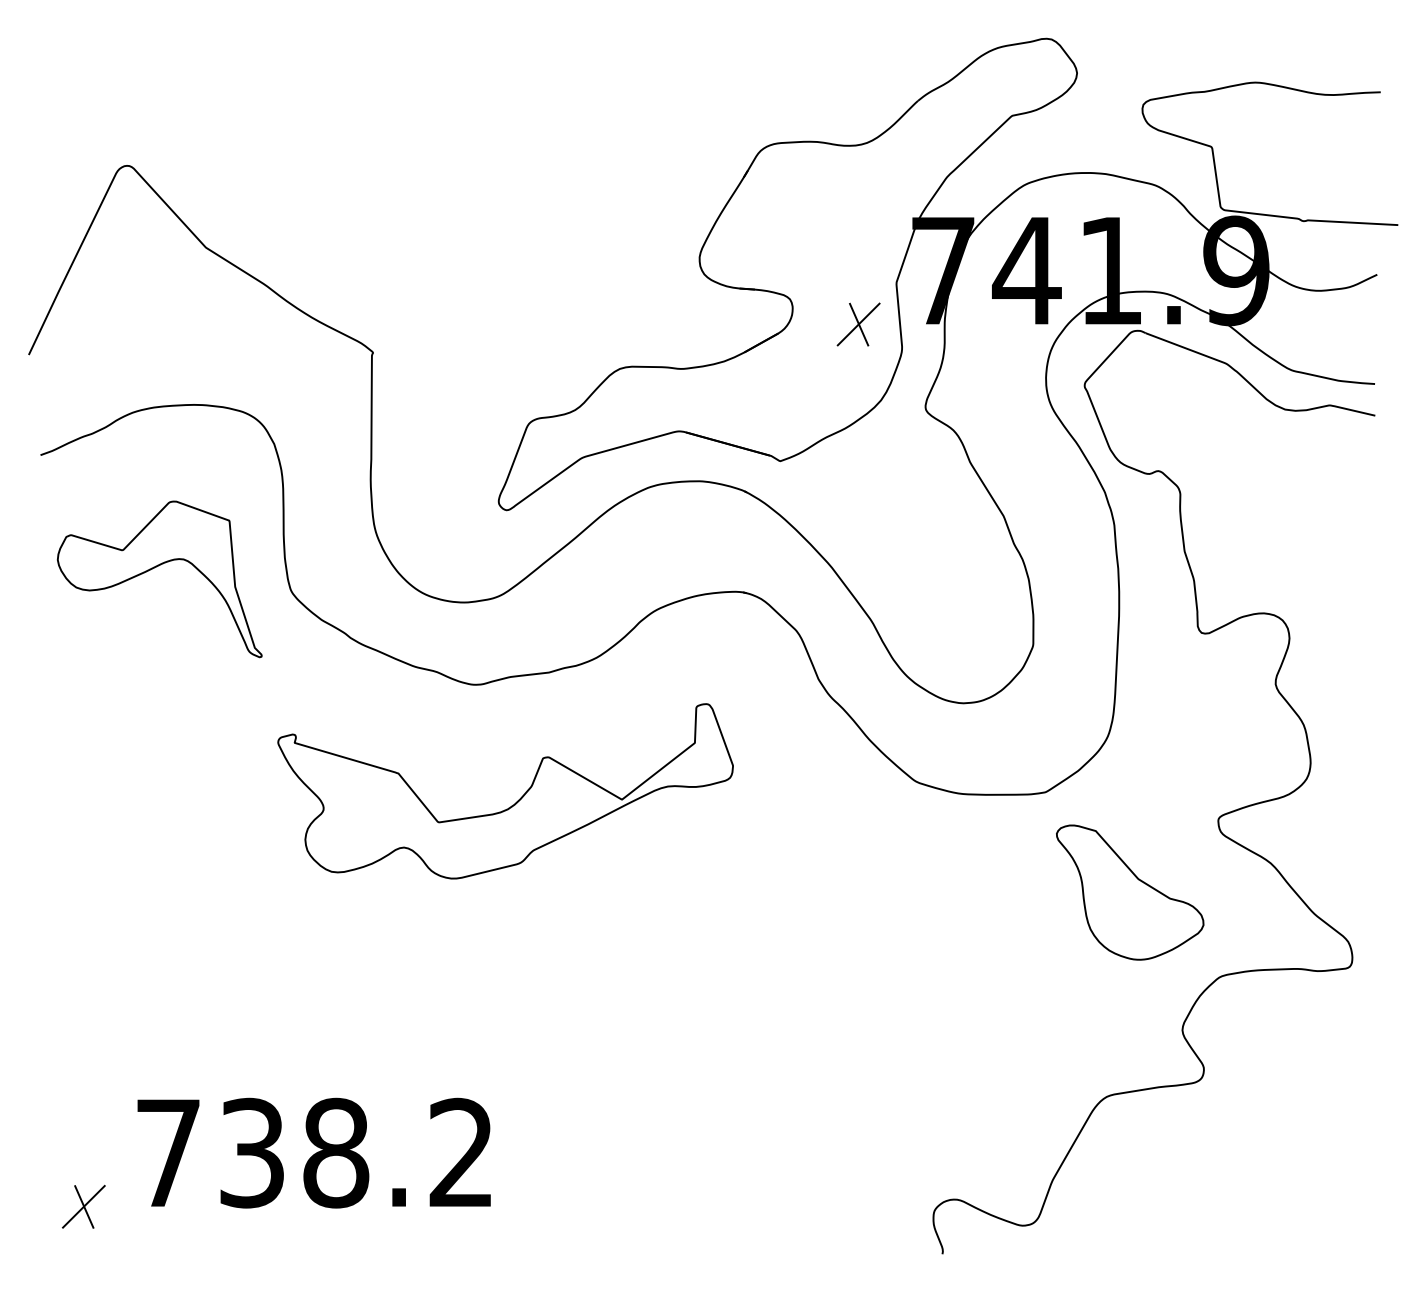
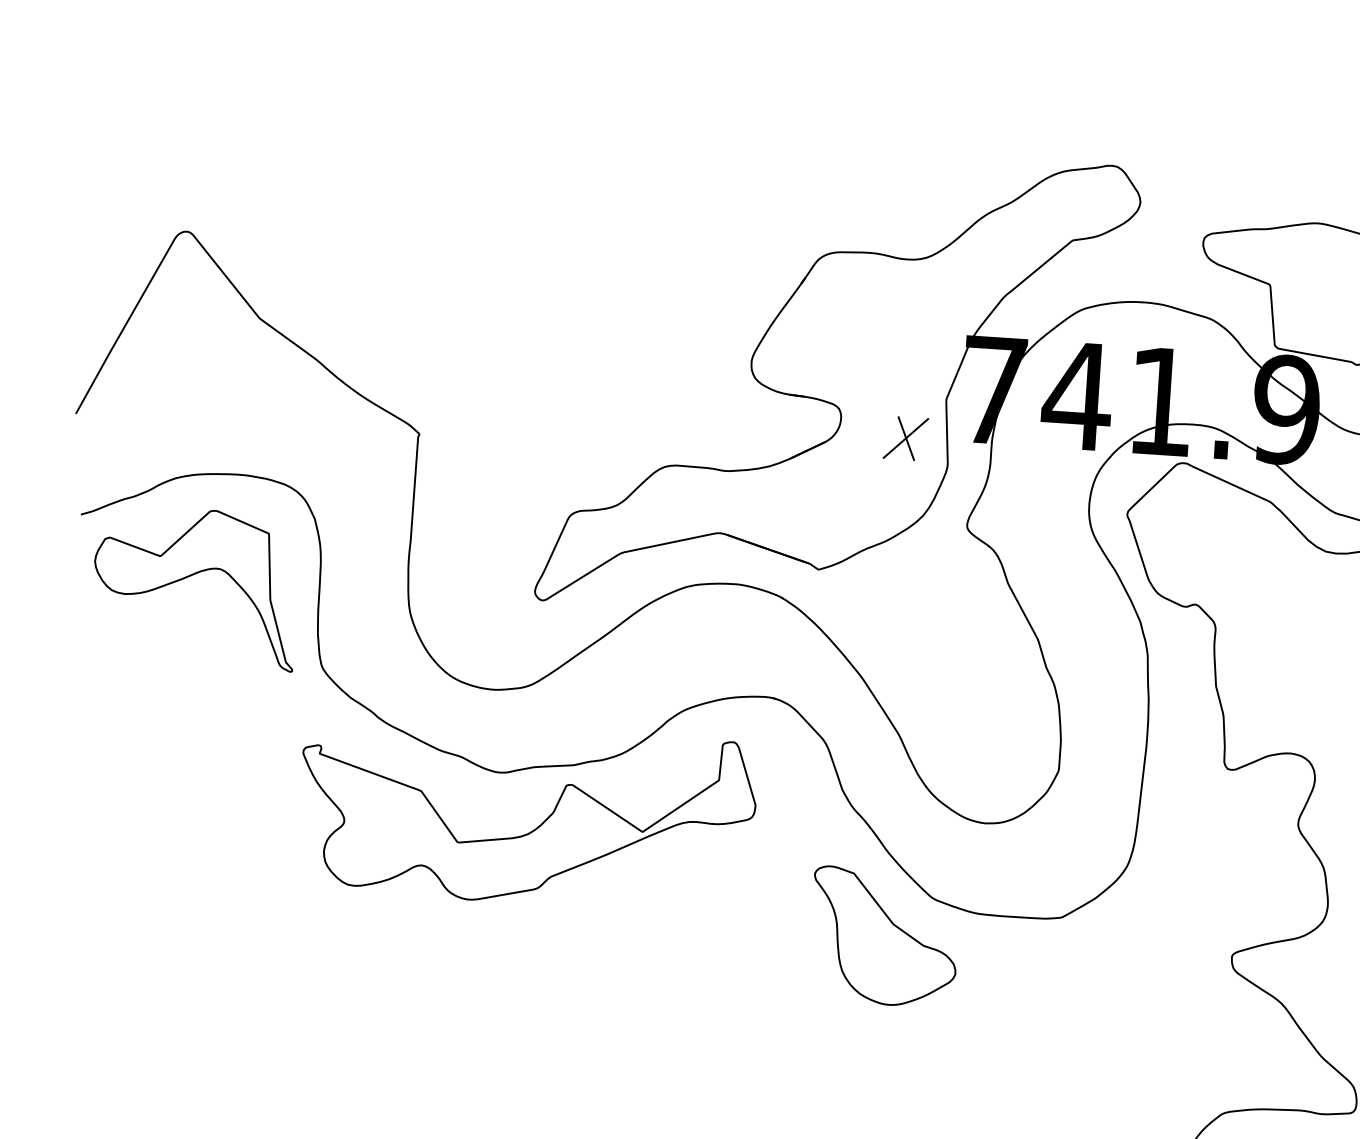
part: (154, 568) -> (191, 576), moved
part: (516, 801) -> (537, 826), moved
part: (1130, 892) -> (884, 937), moved

